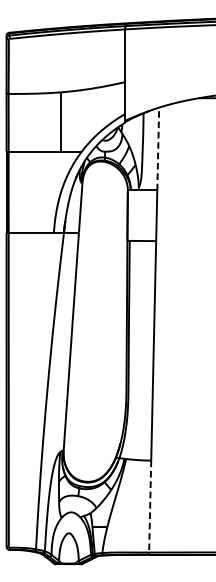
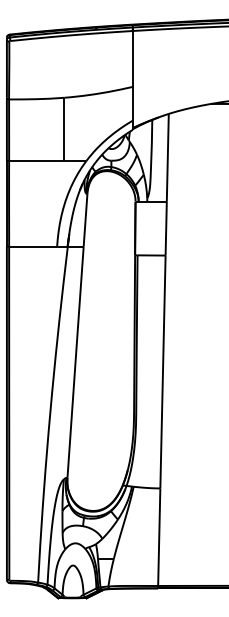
line: (157, 148) -> (167, 157), dashed -> solid
line: (150, 506) -> (159, 537), dashed -> solid

